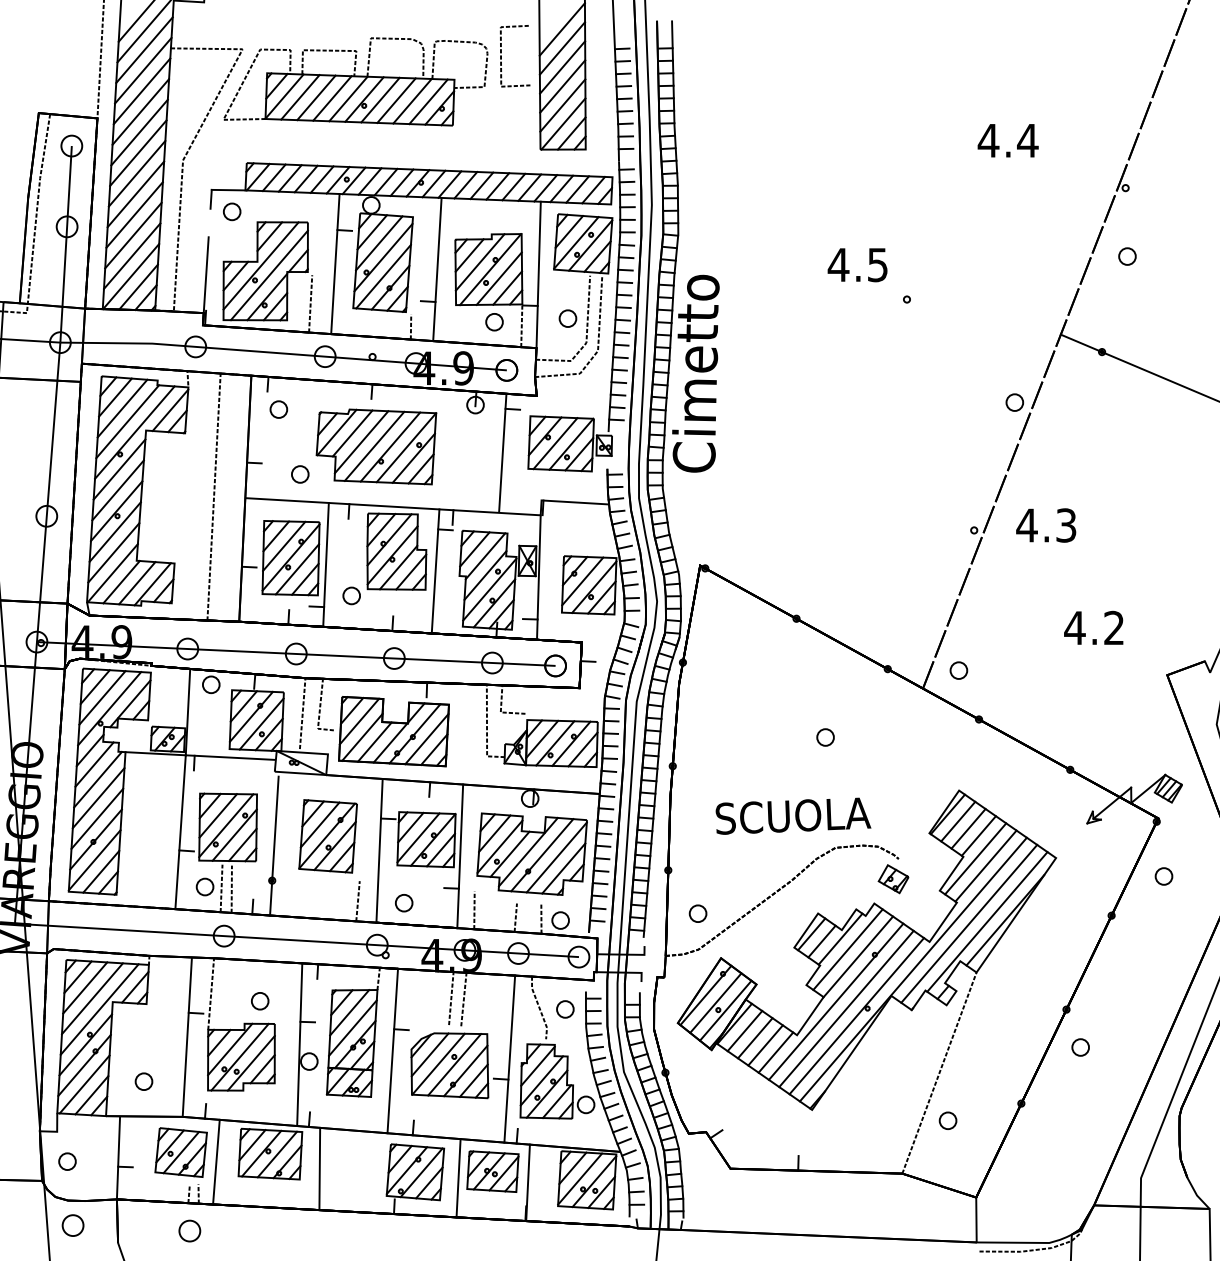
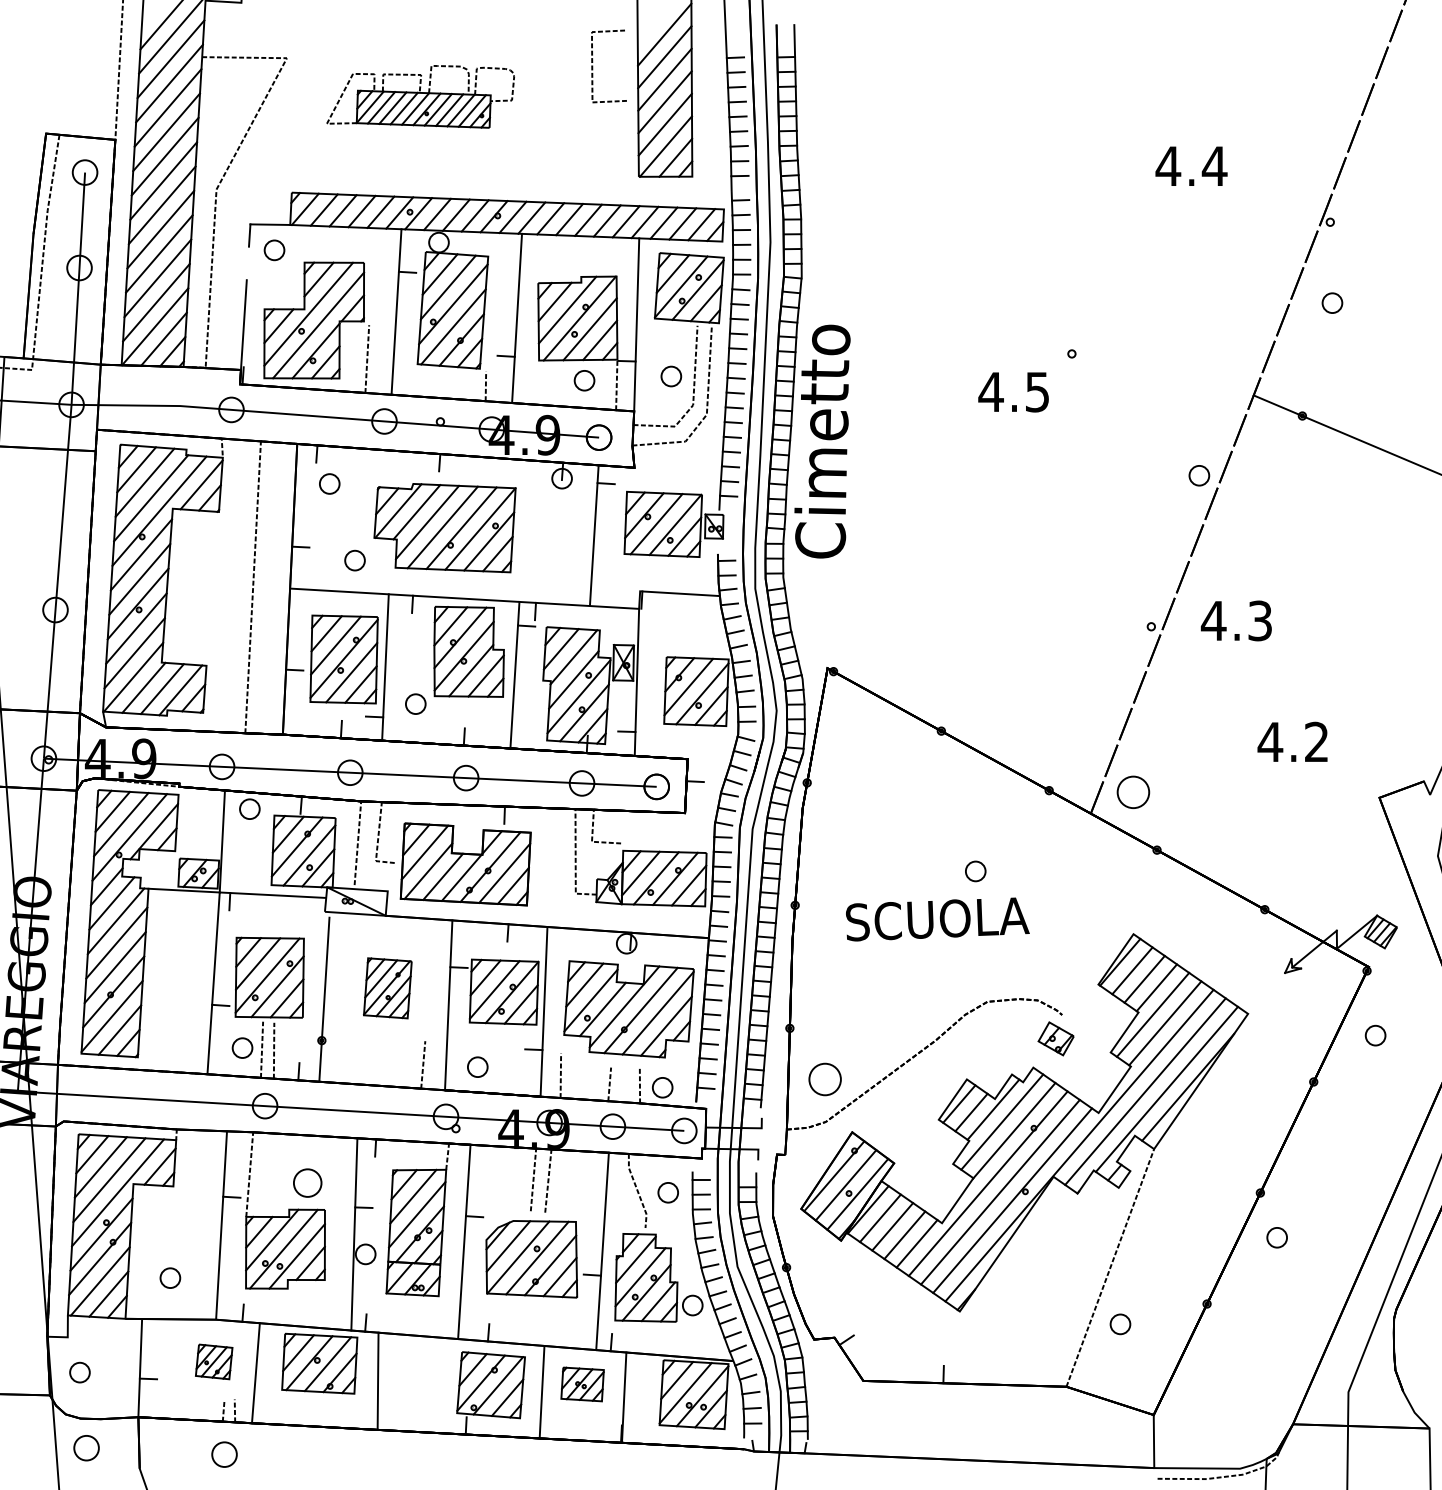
part: (355, 81) -> (420, 96), size x0.6
text: (857, 265) -> (1013, 392), moved
part: (958, 670) -> (1132, 792), size x1.6
text: (793, 816) -> (937, 919), moved
part: (327, 836) -> (387, 988), size x0.7
part: (697, 913) -> (824, 1079), size x1.6
part: (260, 1000) -> (307, 1182), size x1.4
part: (180, 1152) -> (213, 1361), size x0.6
part: (492, 1171) -> (582, 1384), size x0.7

